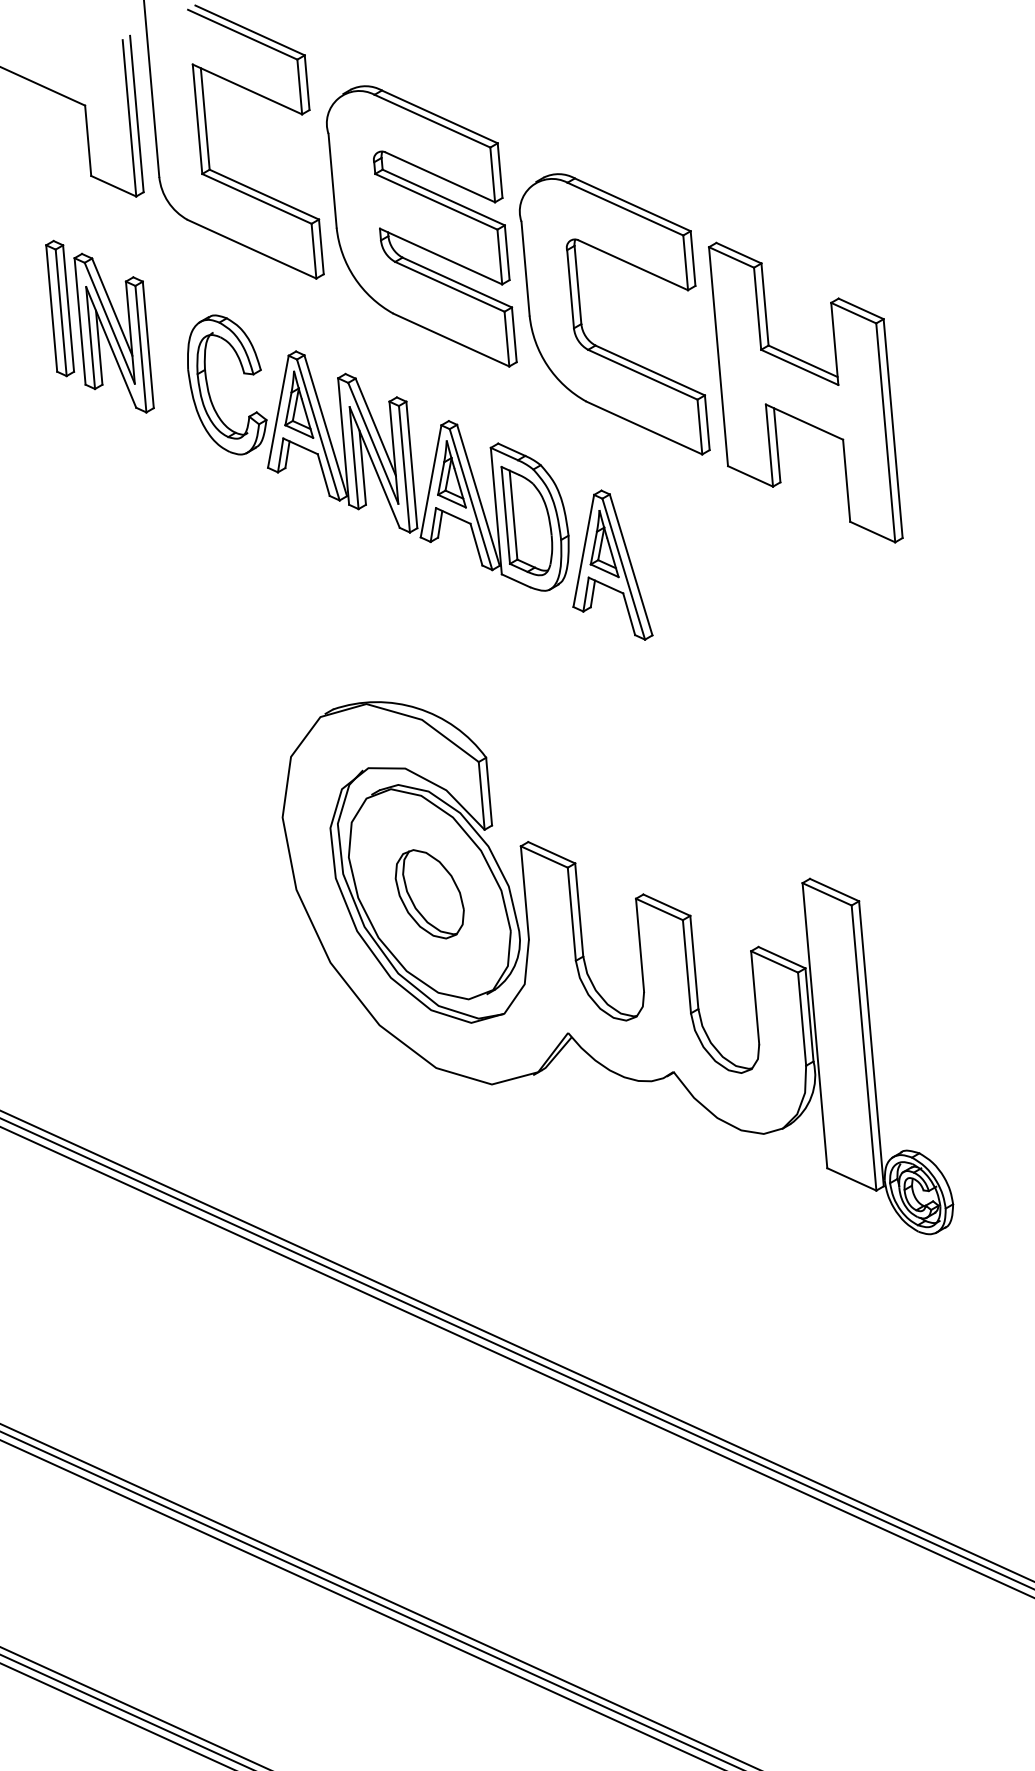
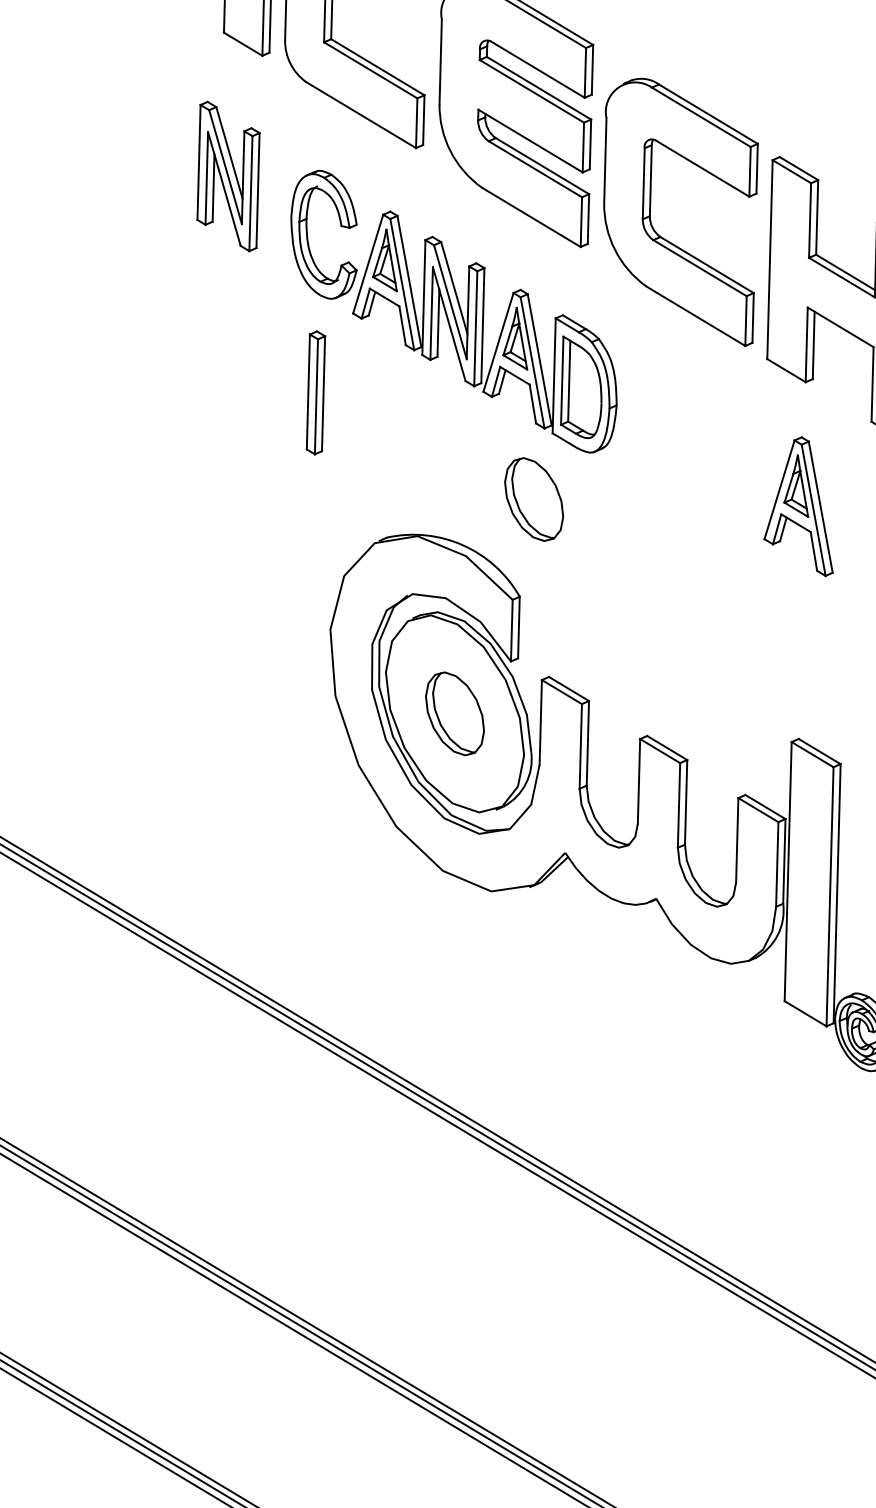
part: (60, 308) -> (316, 392), moved
part: (612, 564) -> (804, 504), moved
part: (489, 649) -> (533, 499), added

